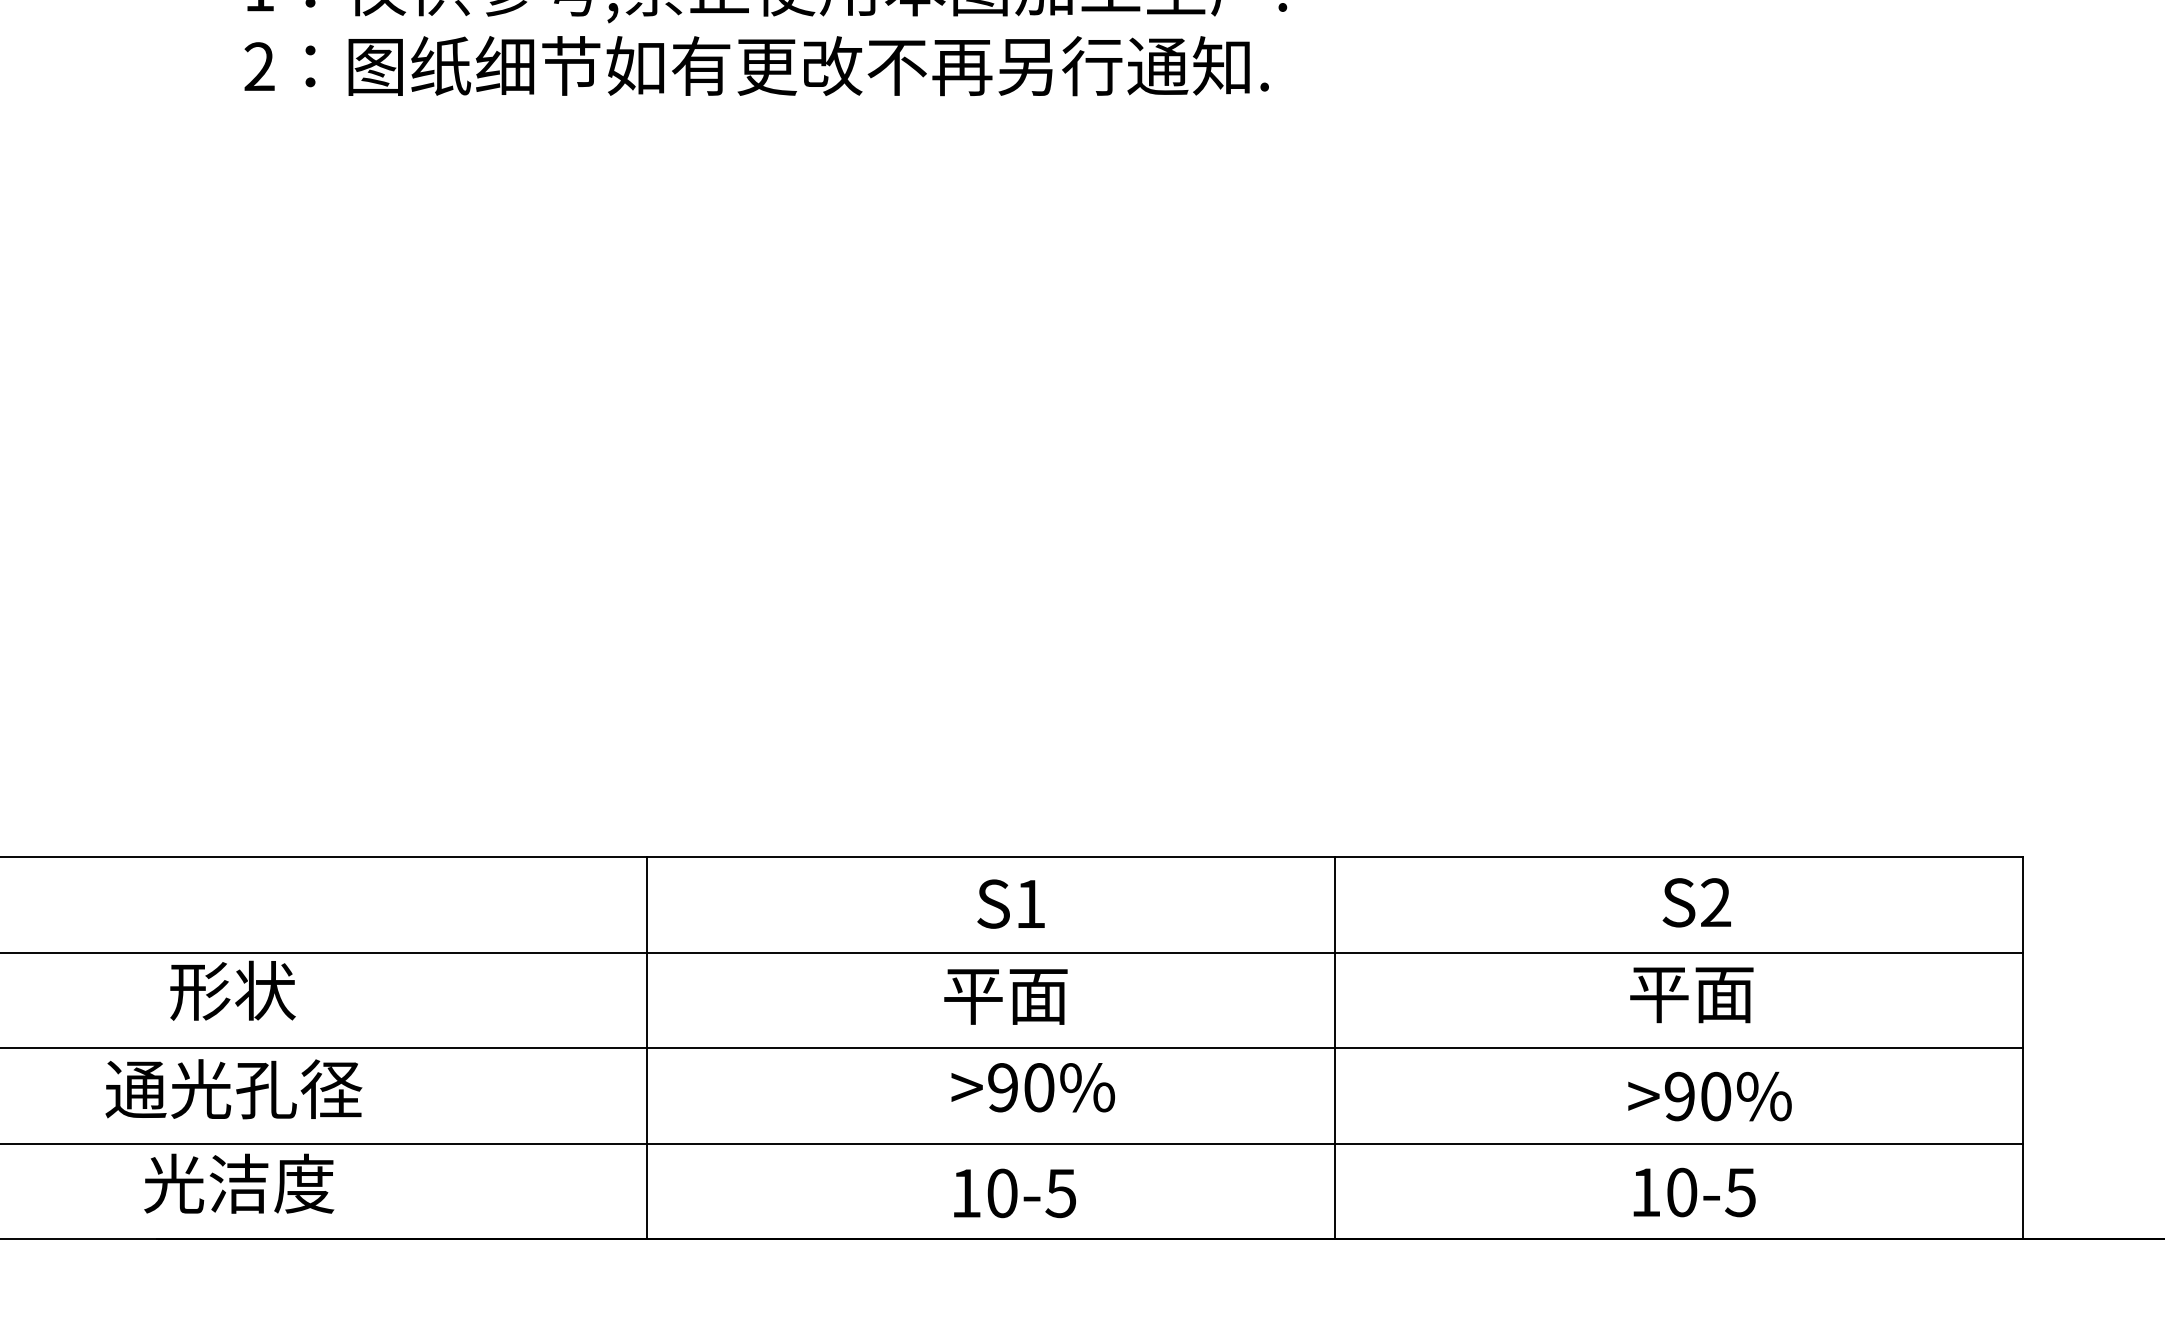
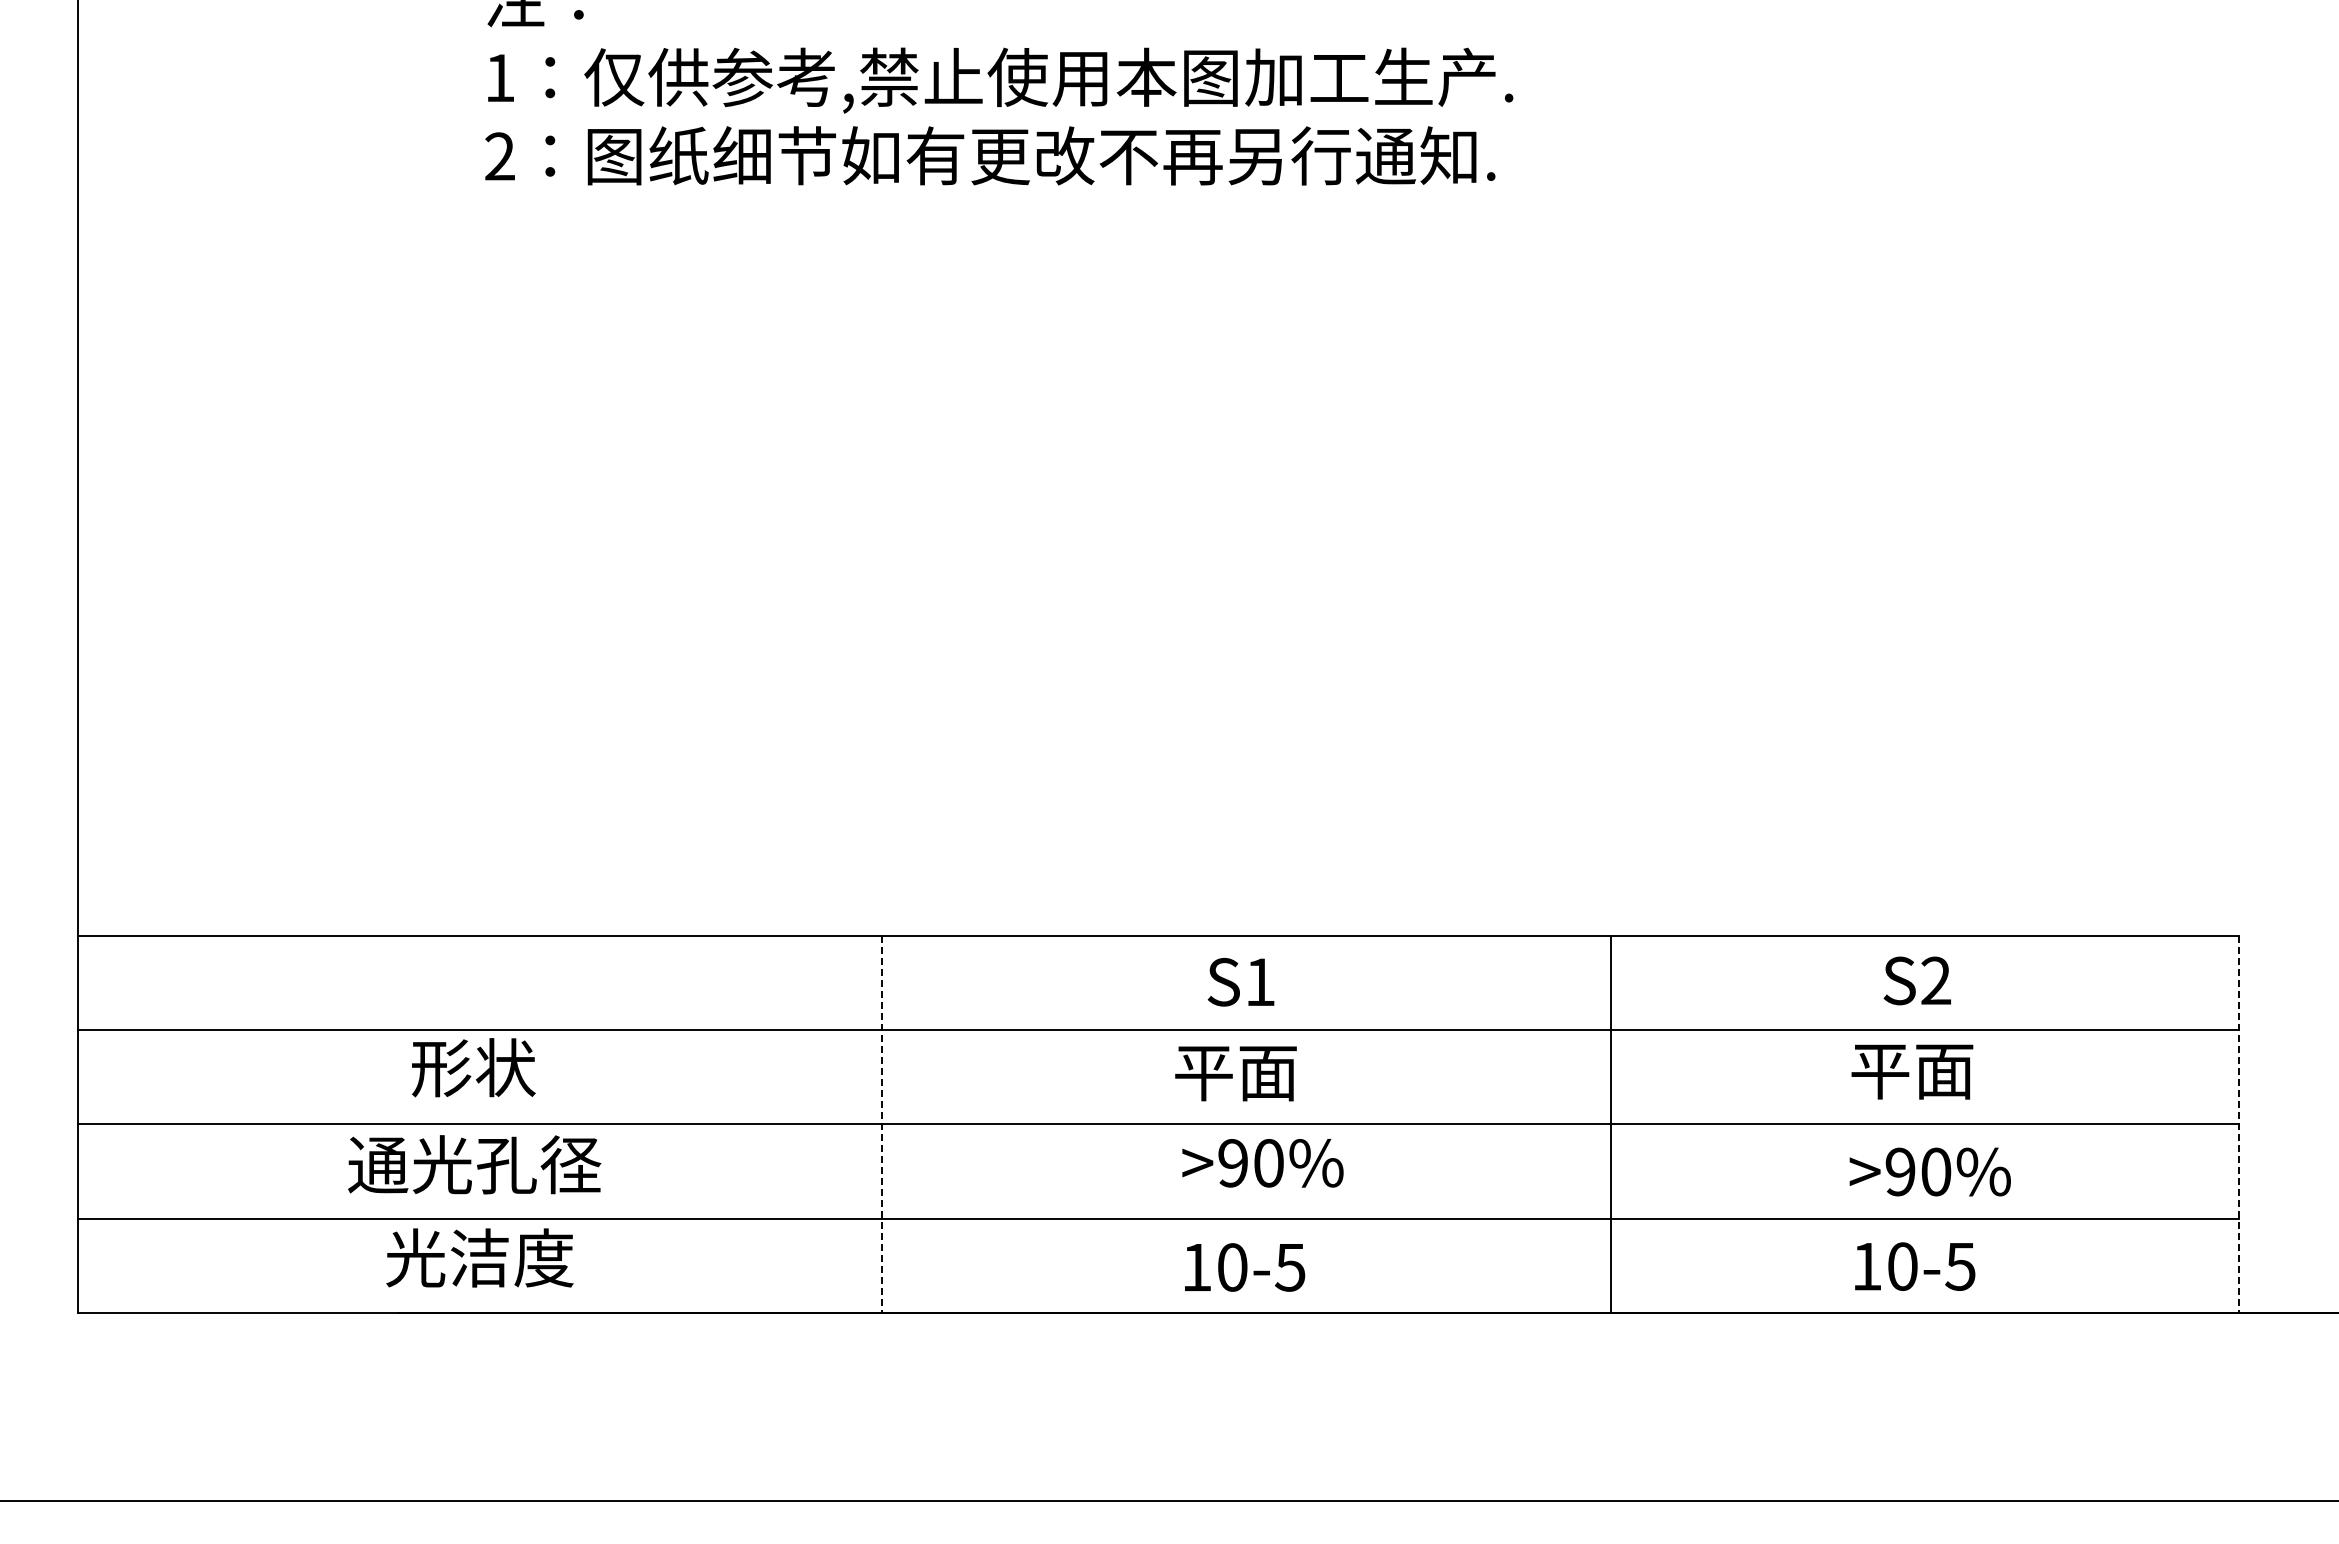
line: (1334, 1047) -> (1611, 1123), moved
line: (646, 1048) -> (881, 1124), solid -> dashed
line: (2022, 1048) -> (2238, 1124), solid -> dashed

